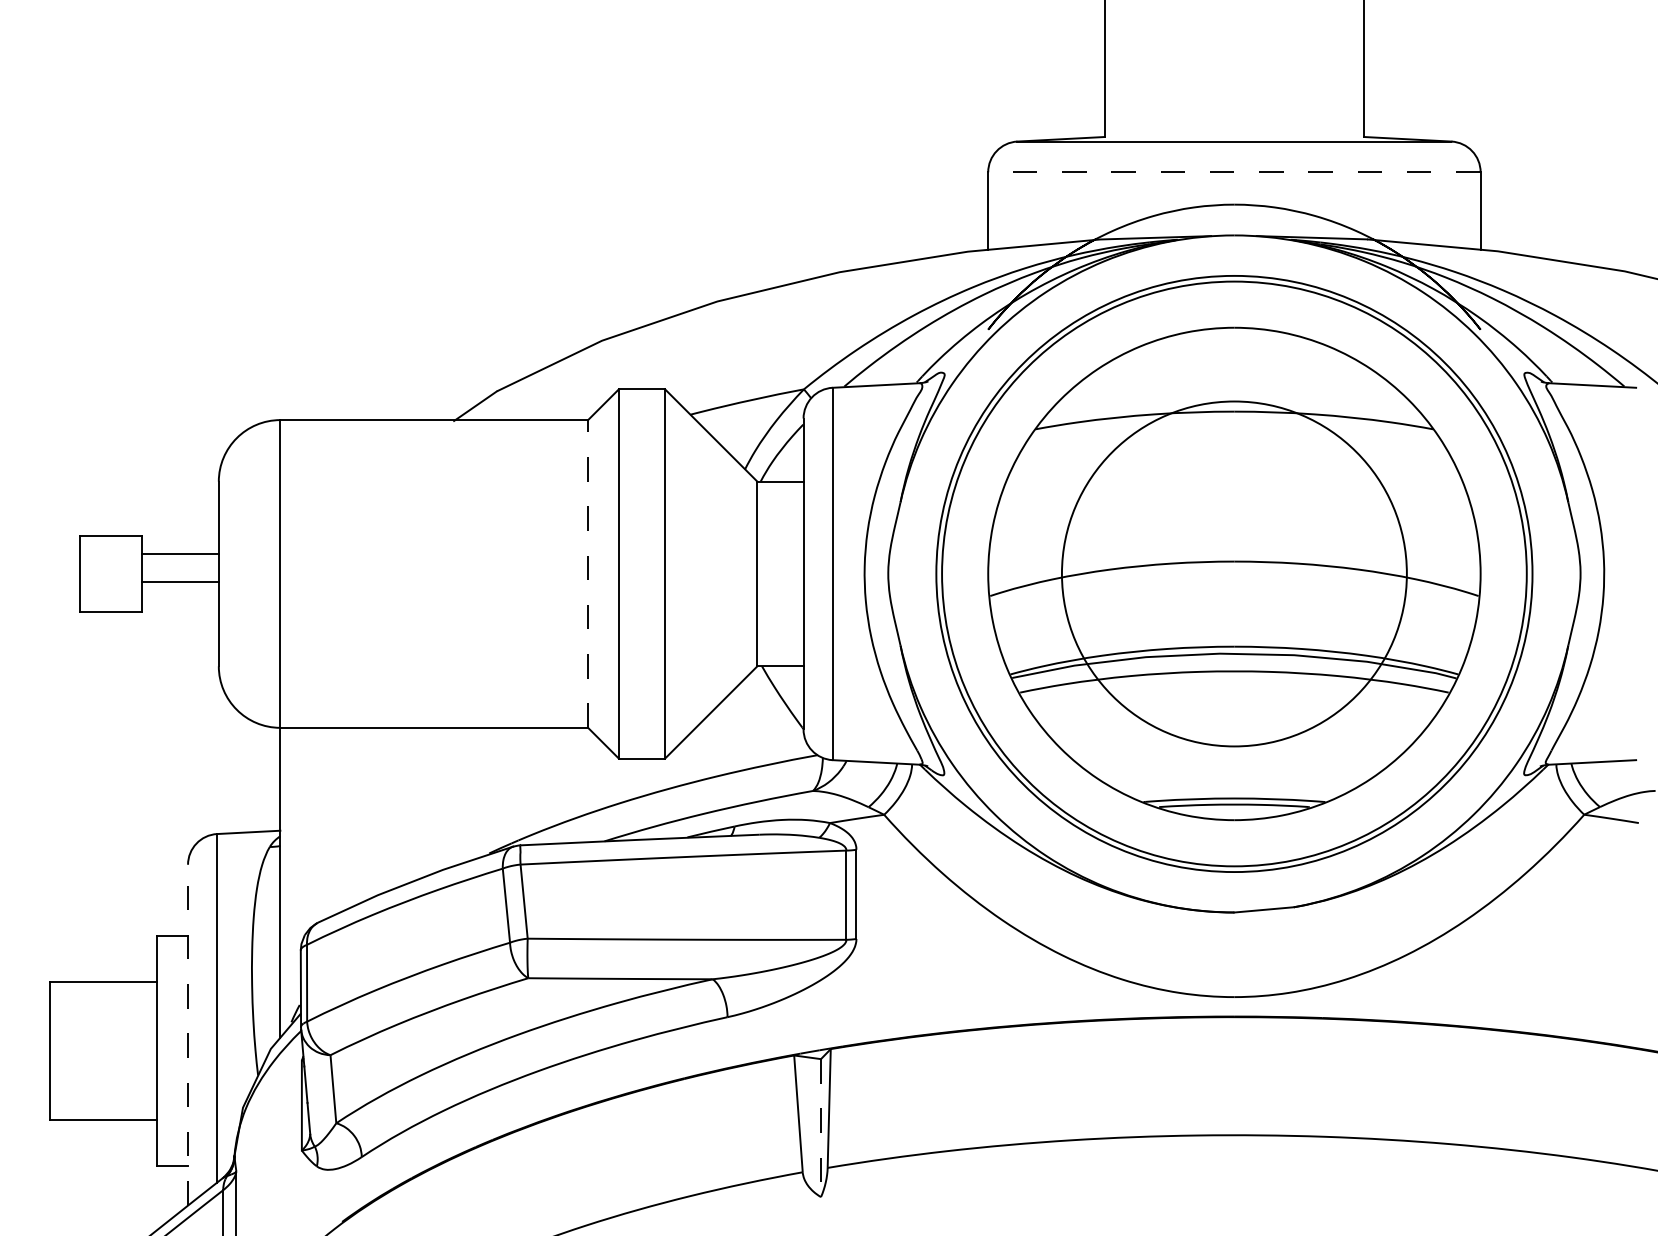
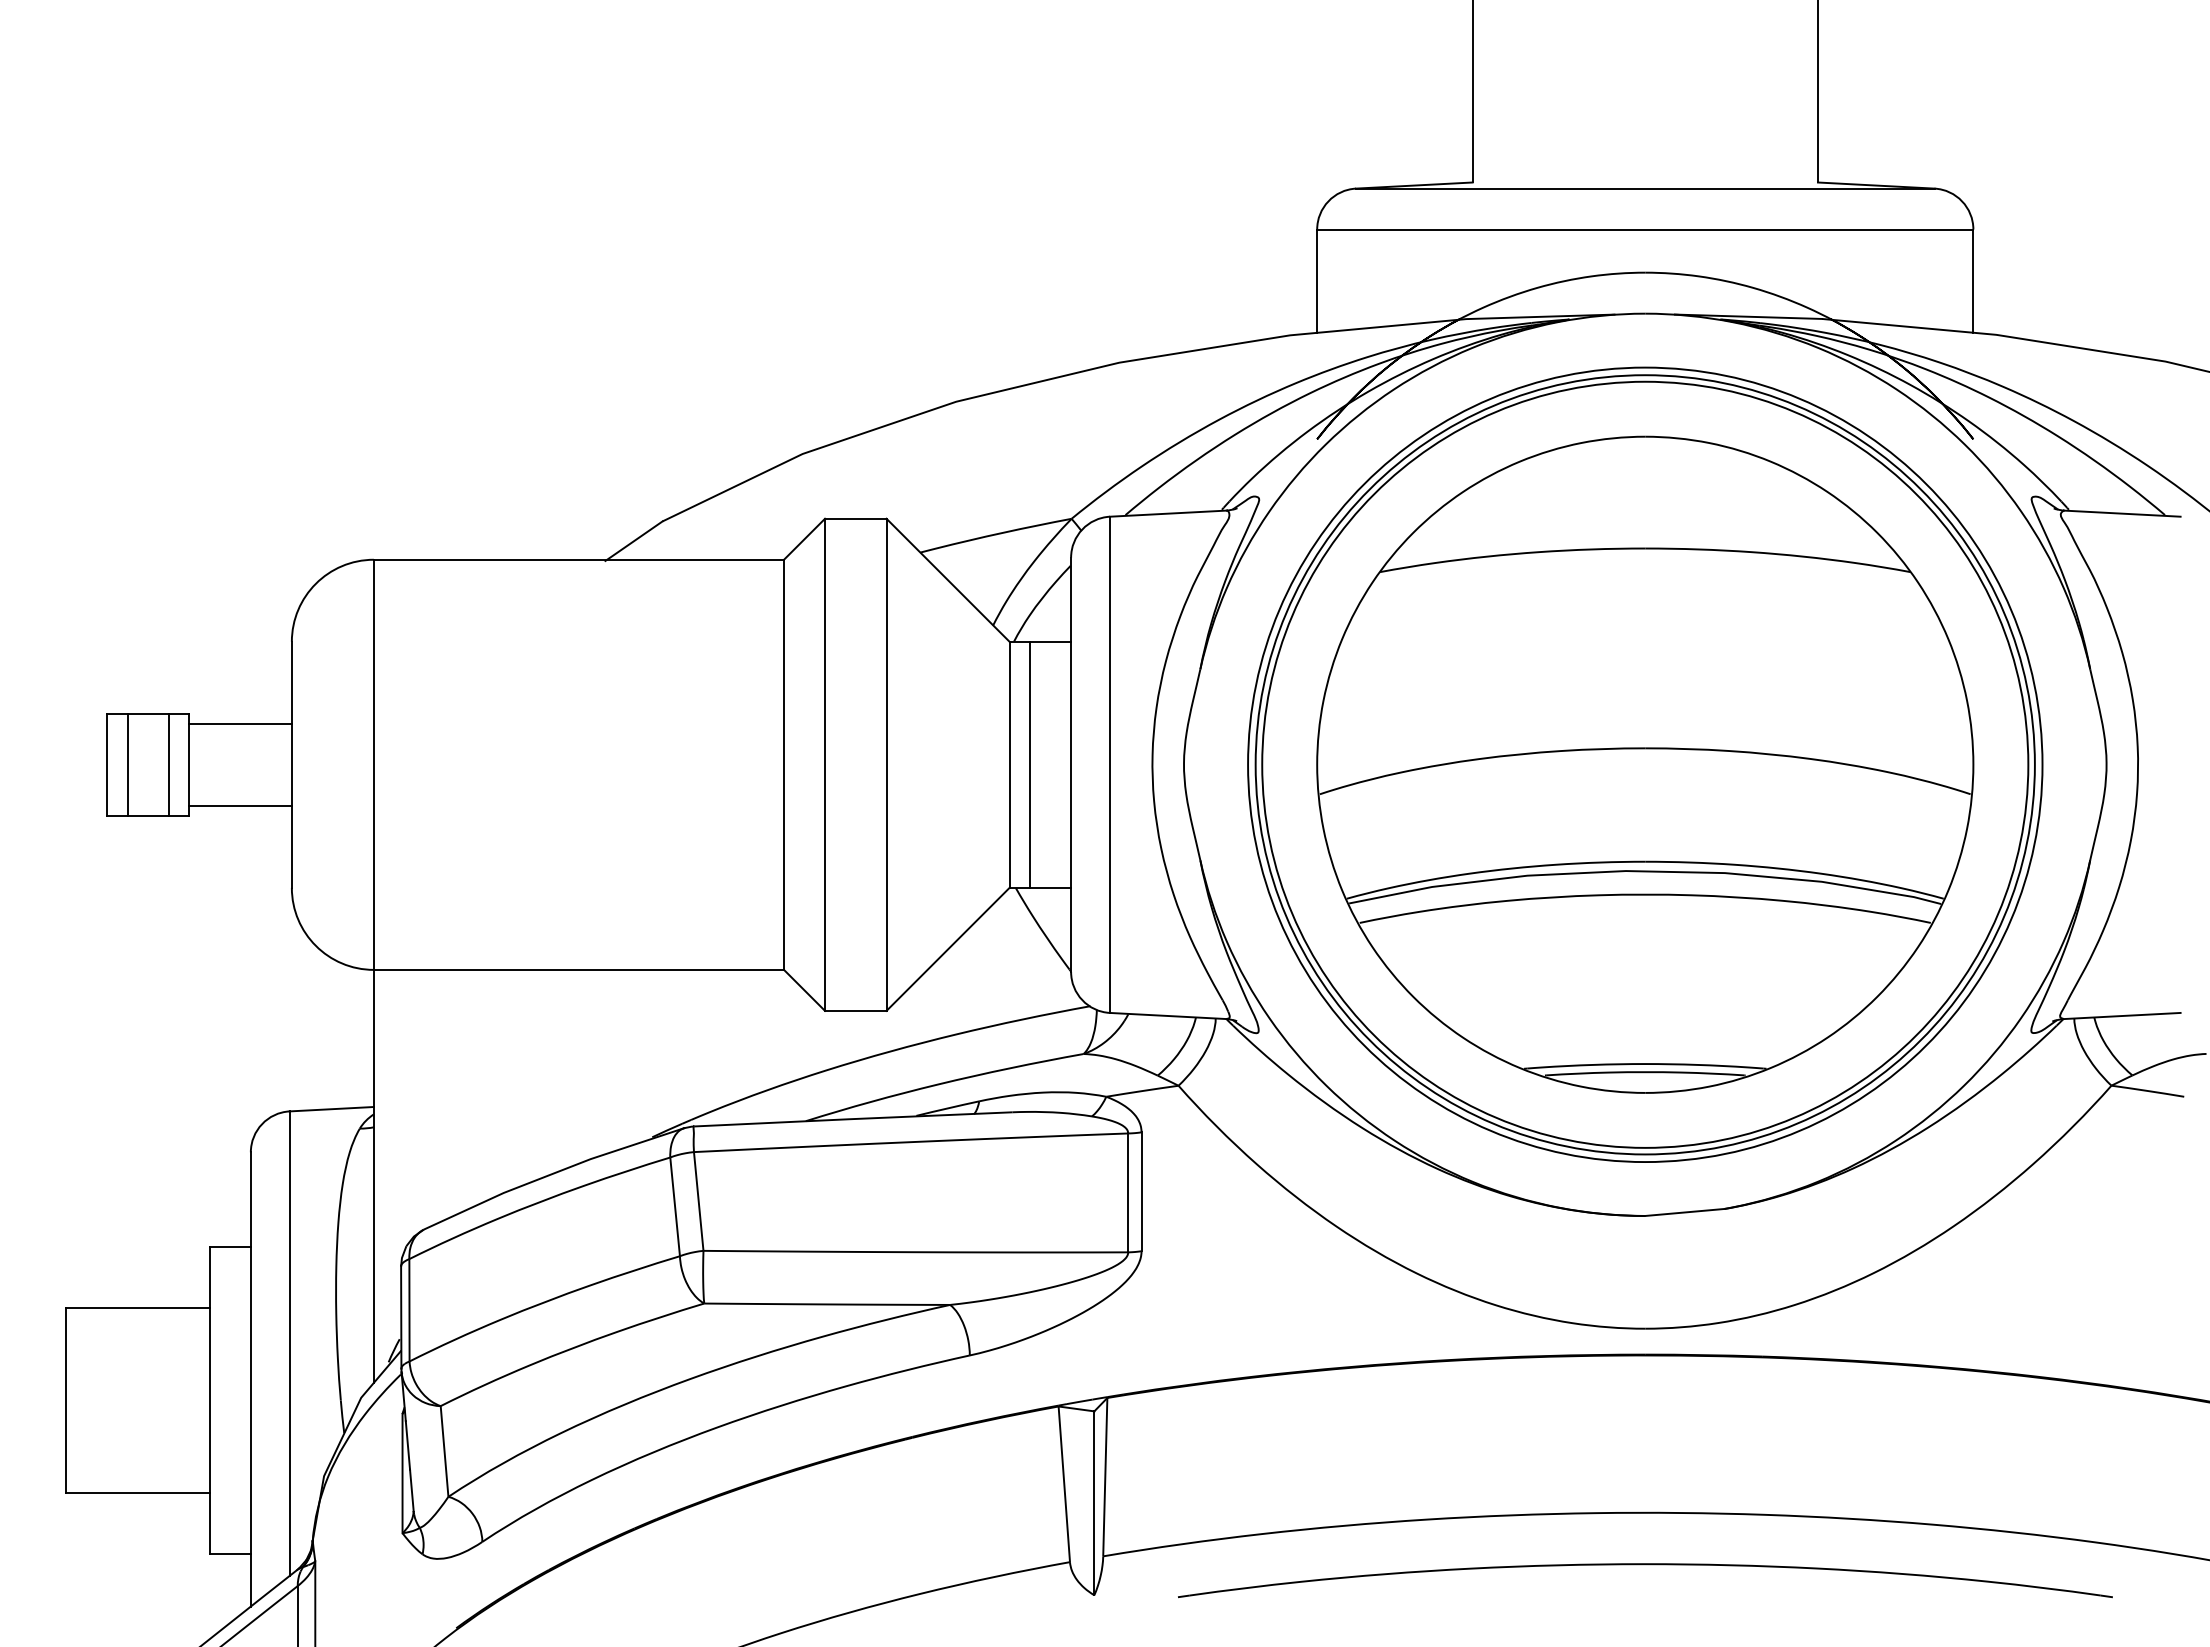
line: (1233, 172) -> (1644, 229), dashed -> solid
line: (180, 554) -> (240, 805), moved
line: (95, 573) -> (127, 764), added
line: (126, 573) -> (168, 764), added
line: (588, 573) -> (784, 764), dashed -> solid
line: (773, 573) -> (1030, 764), added
circle: (1234, 573) -> (1645, 764), size x1.67
line: (180, 581) -> (240, 723), moved
line: (187, 1034) -> (250, 1378), dashed -> solid
line: (821, 1128) -> (1094, 1503), dashed -> solid
part: (1234, 1174) -> (1645, 1565), added

